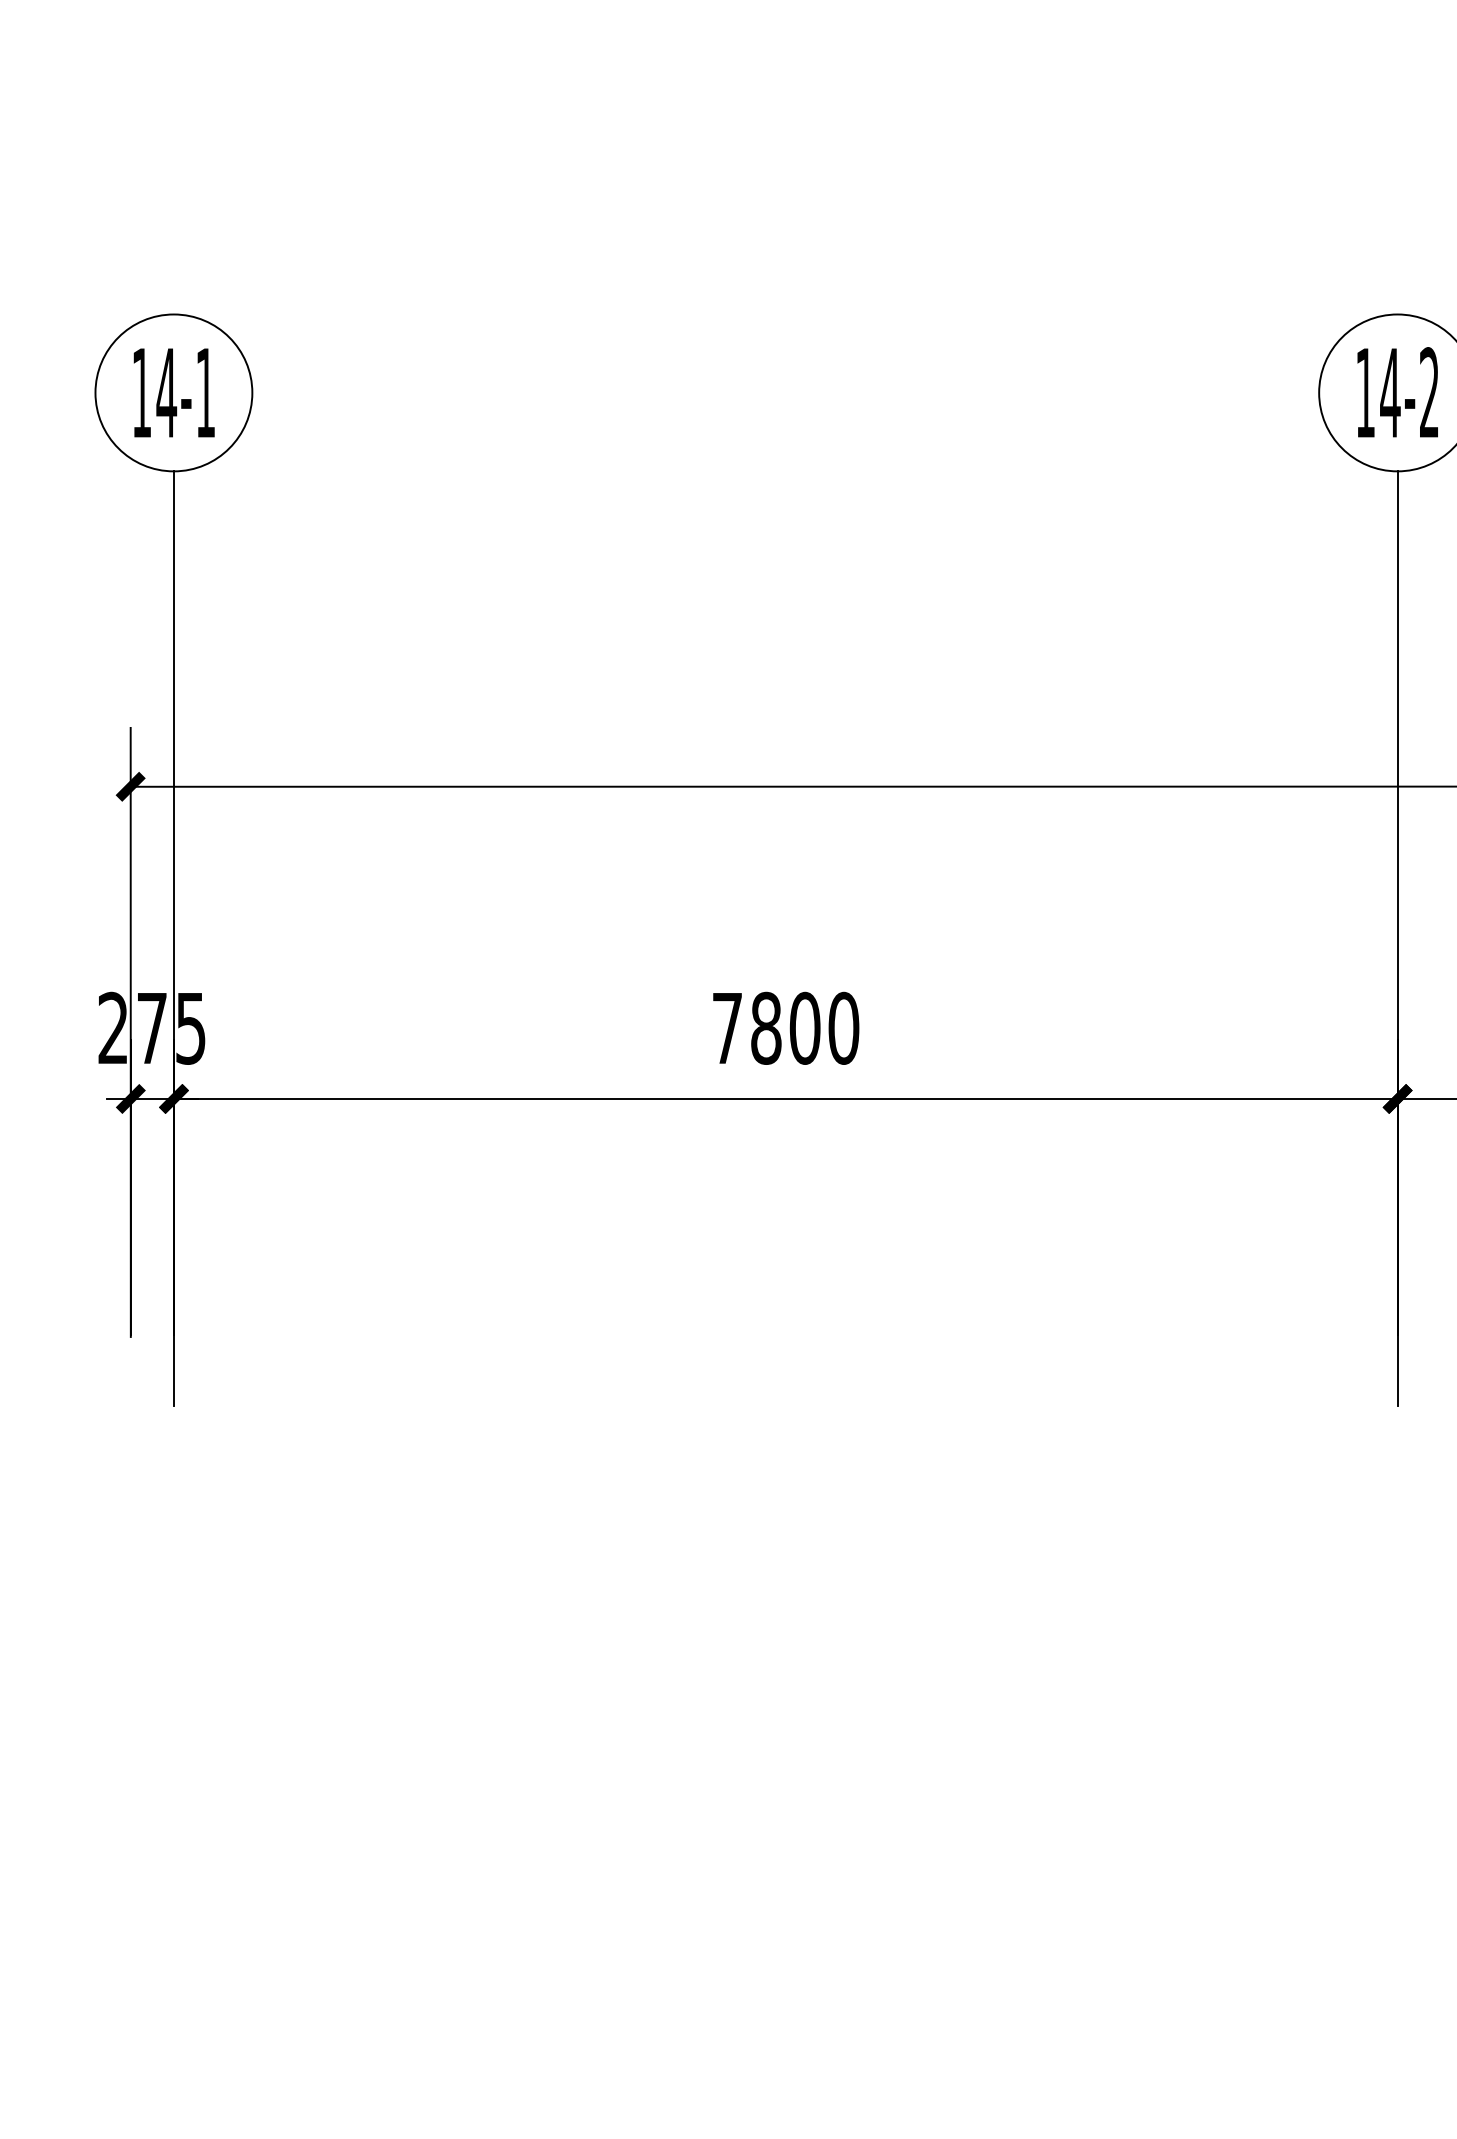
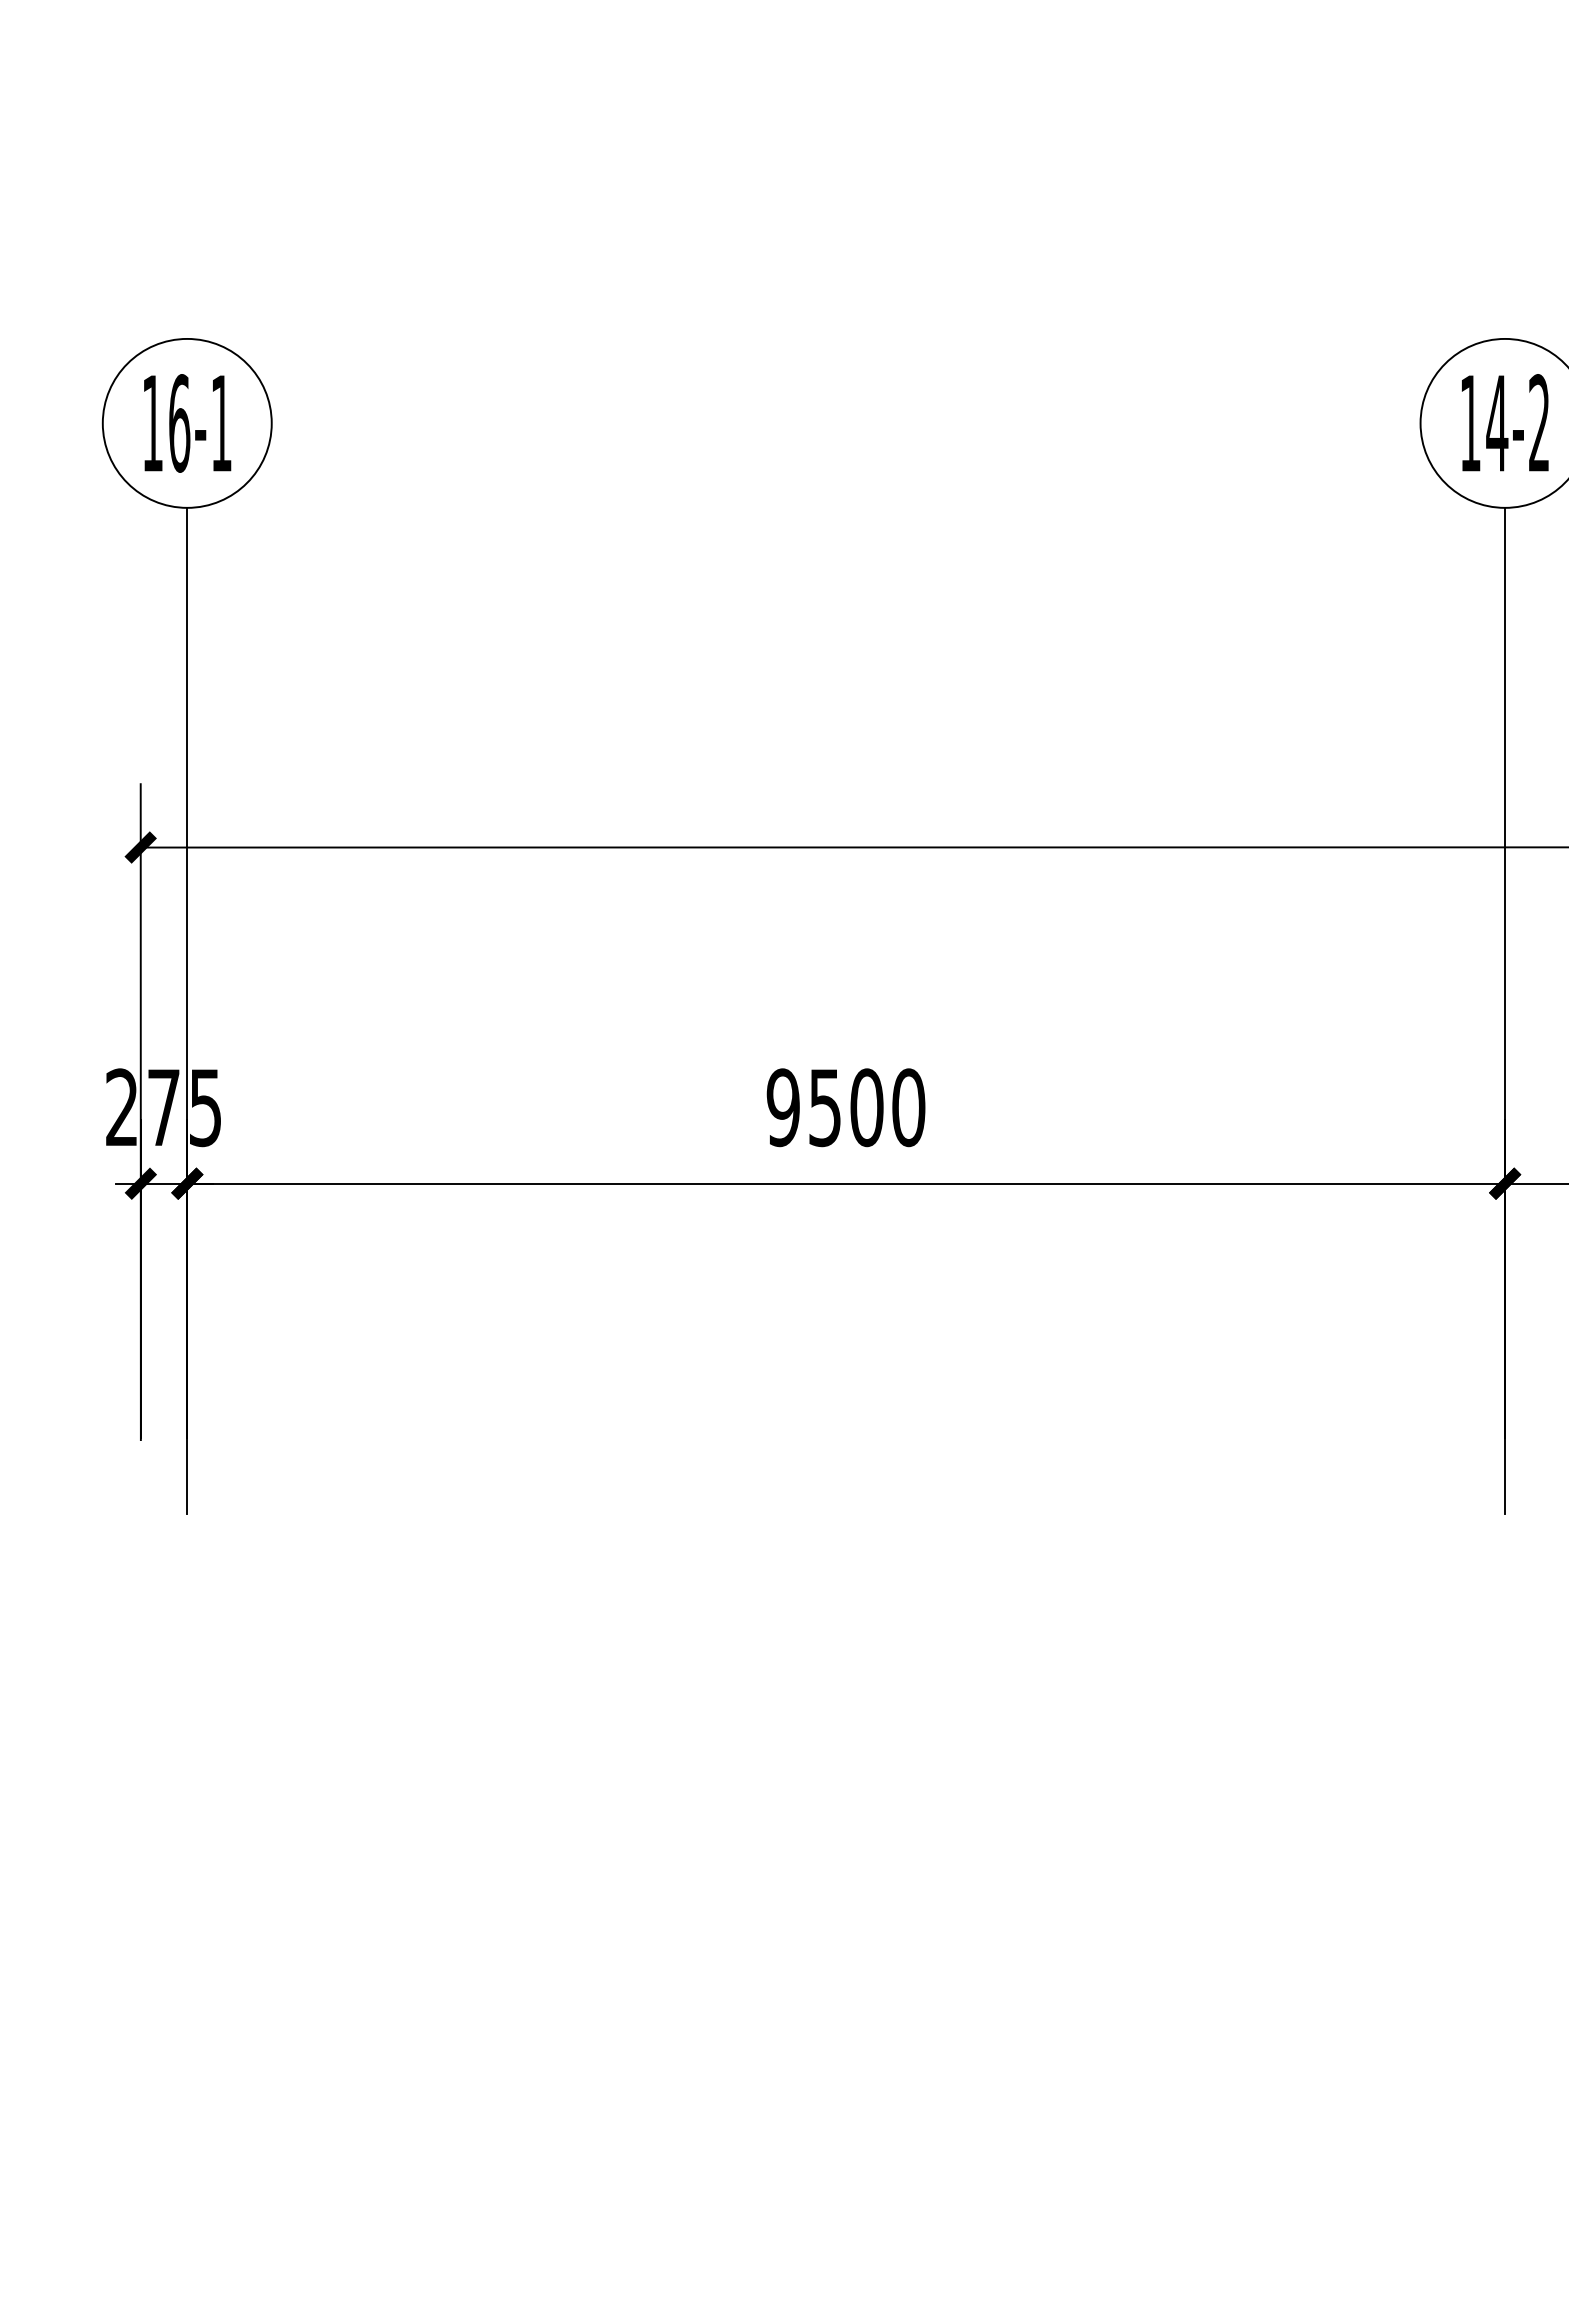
text: (166, 393) -> (179, 423), 14-1 -> 16-1
text: (746, 1028) -> (803, 1107), 7800 -> 9500

